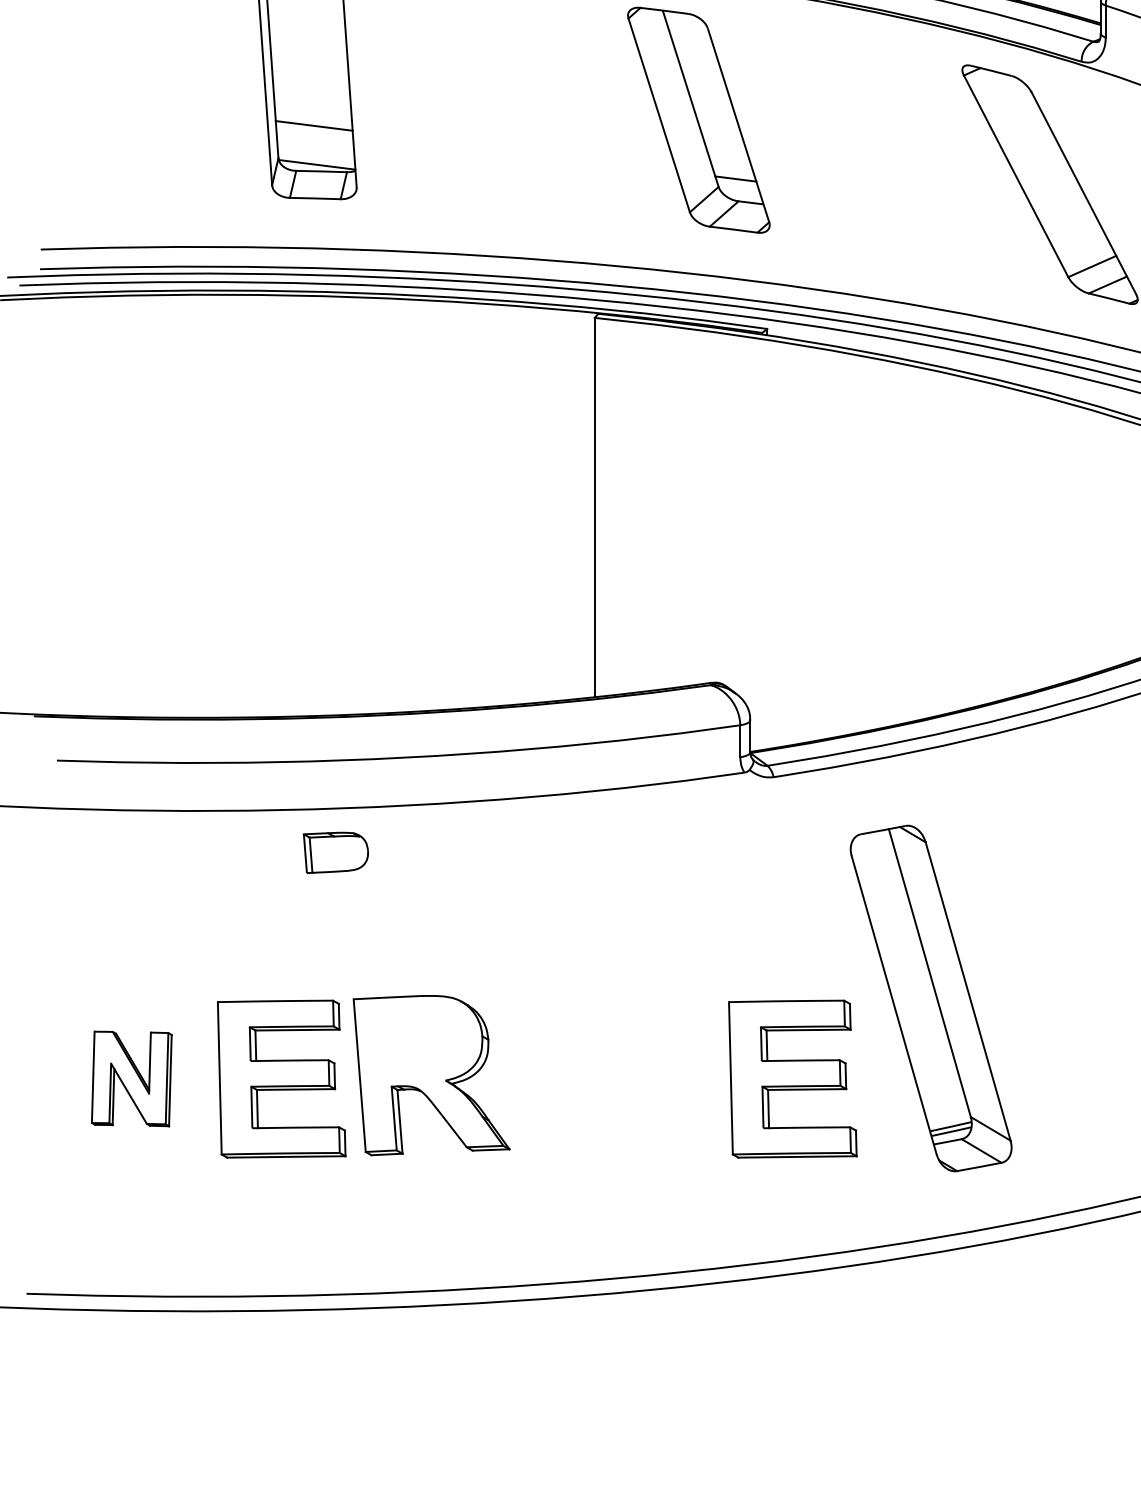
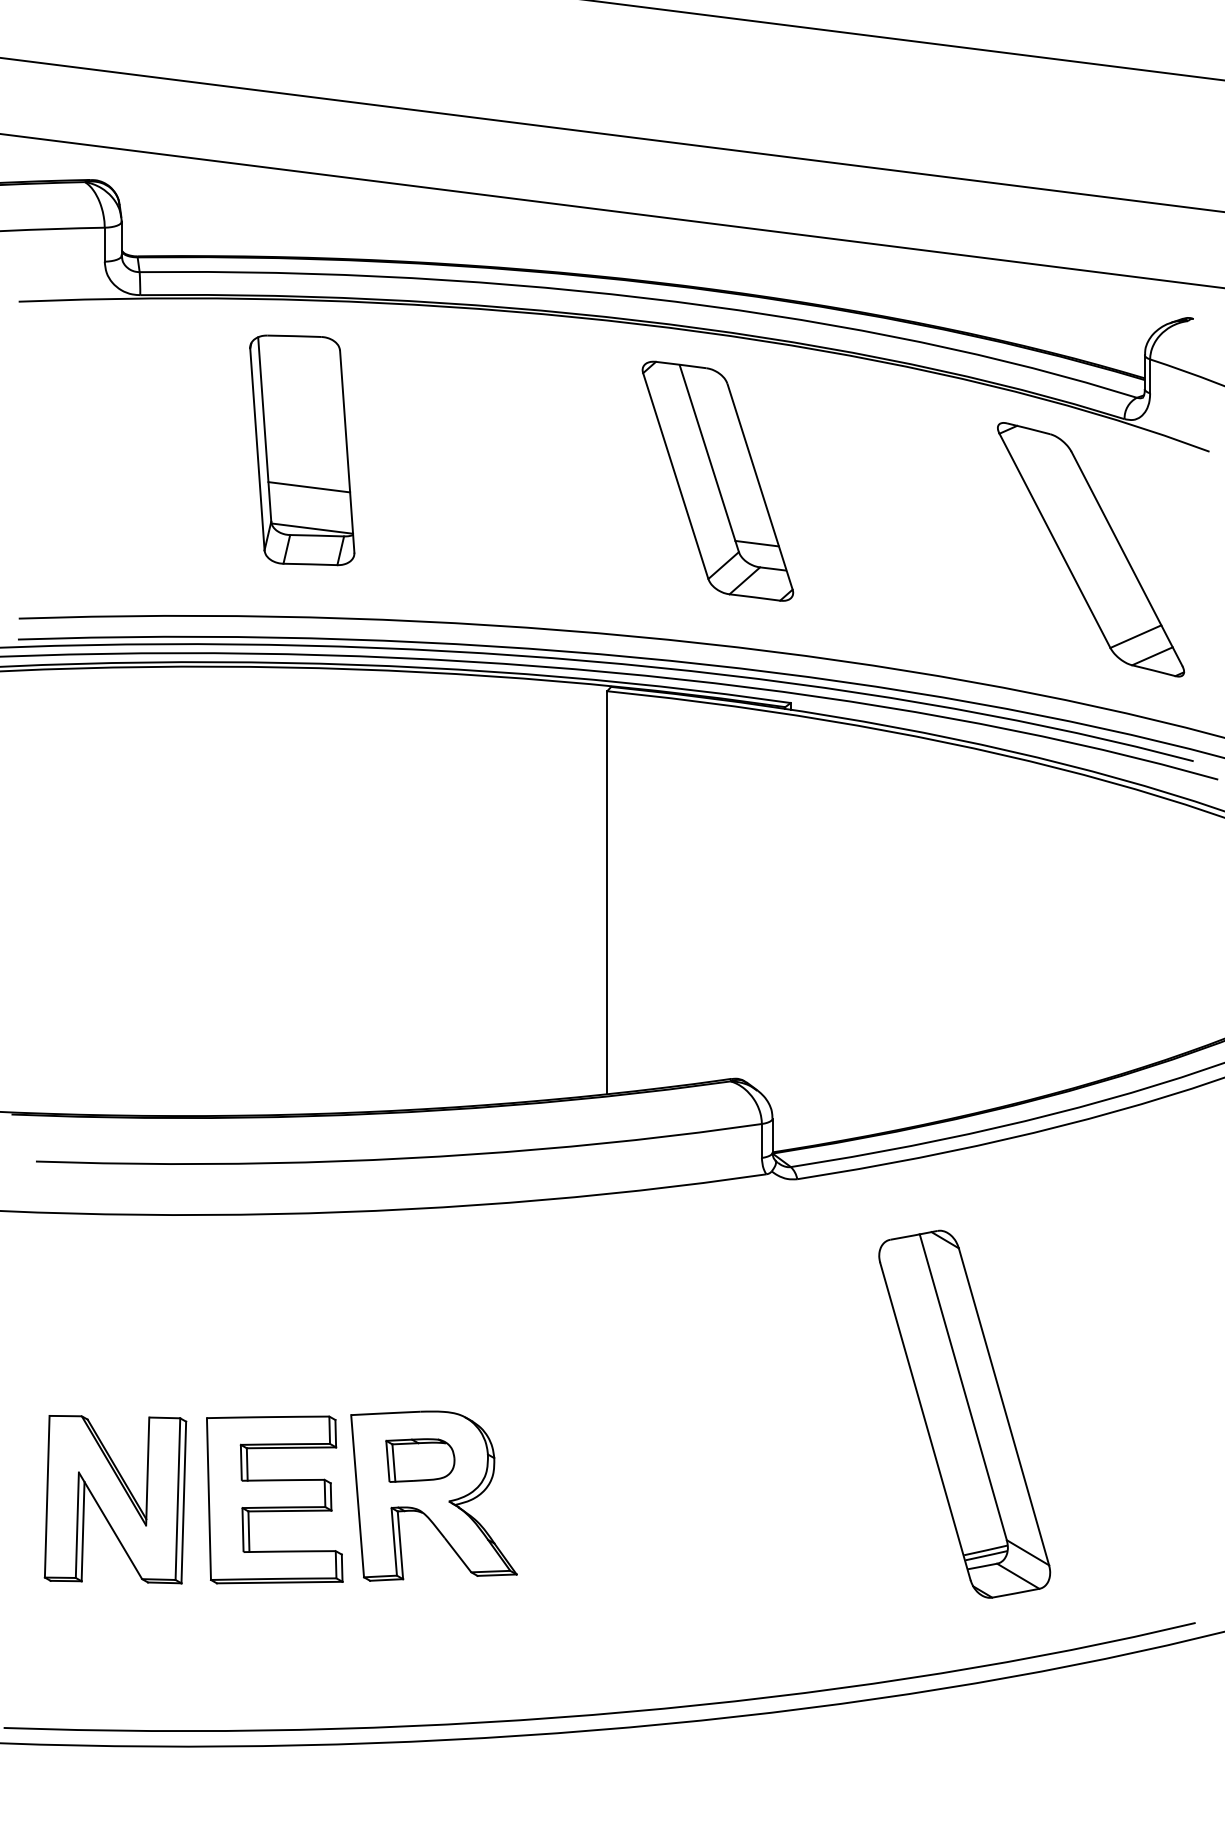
part: (336, 852) -> (420, 1460), moved
part: (131, 1078) -> (115, 1499), size x1.67
part: (792, 1078) -> (817, 1499), removed

